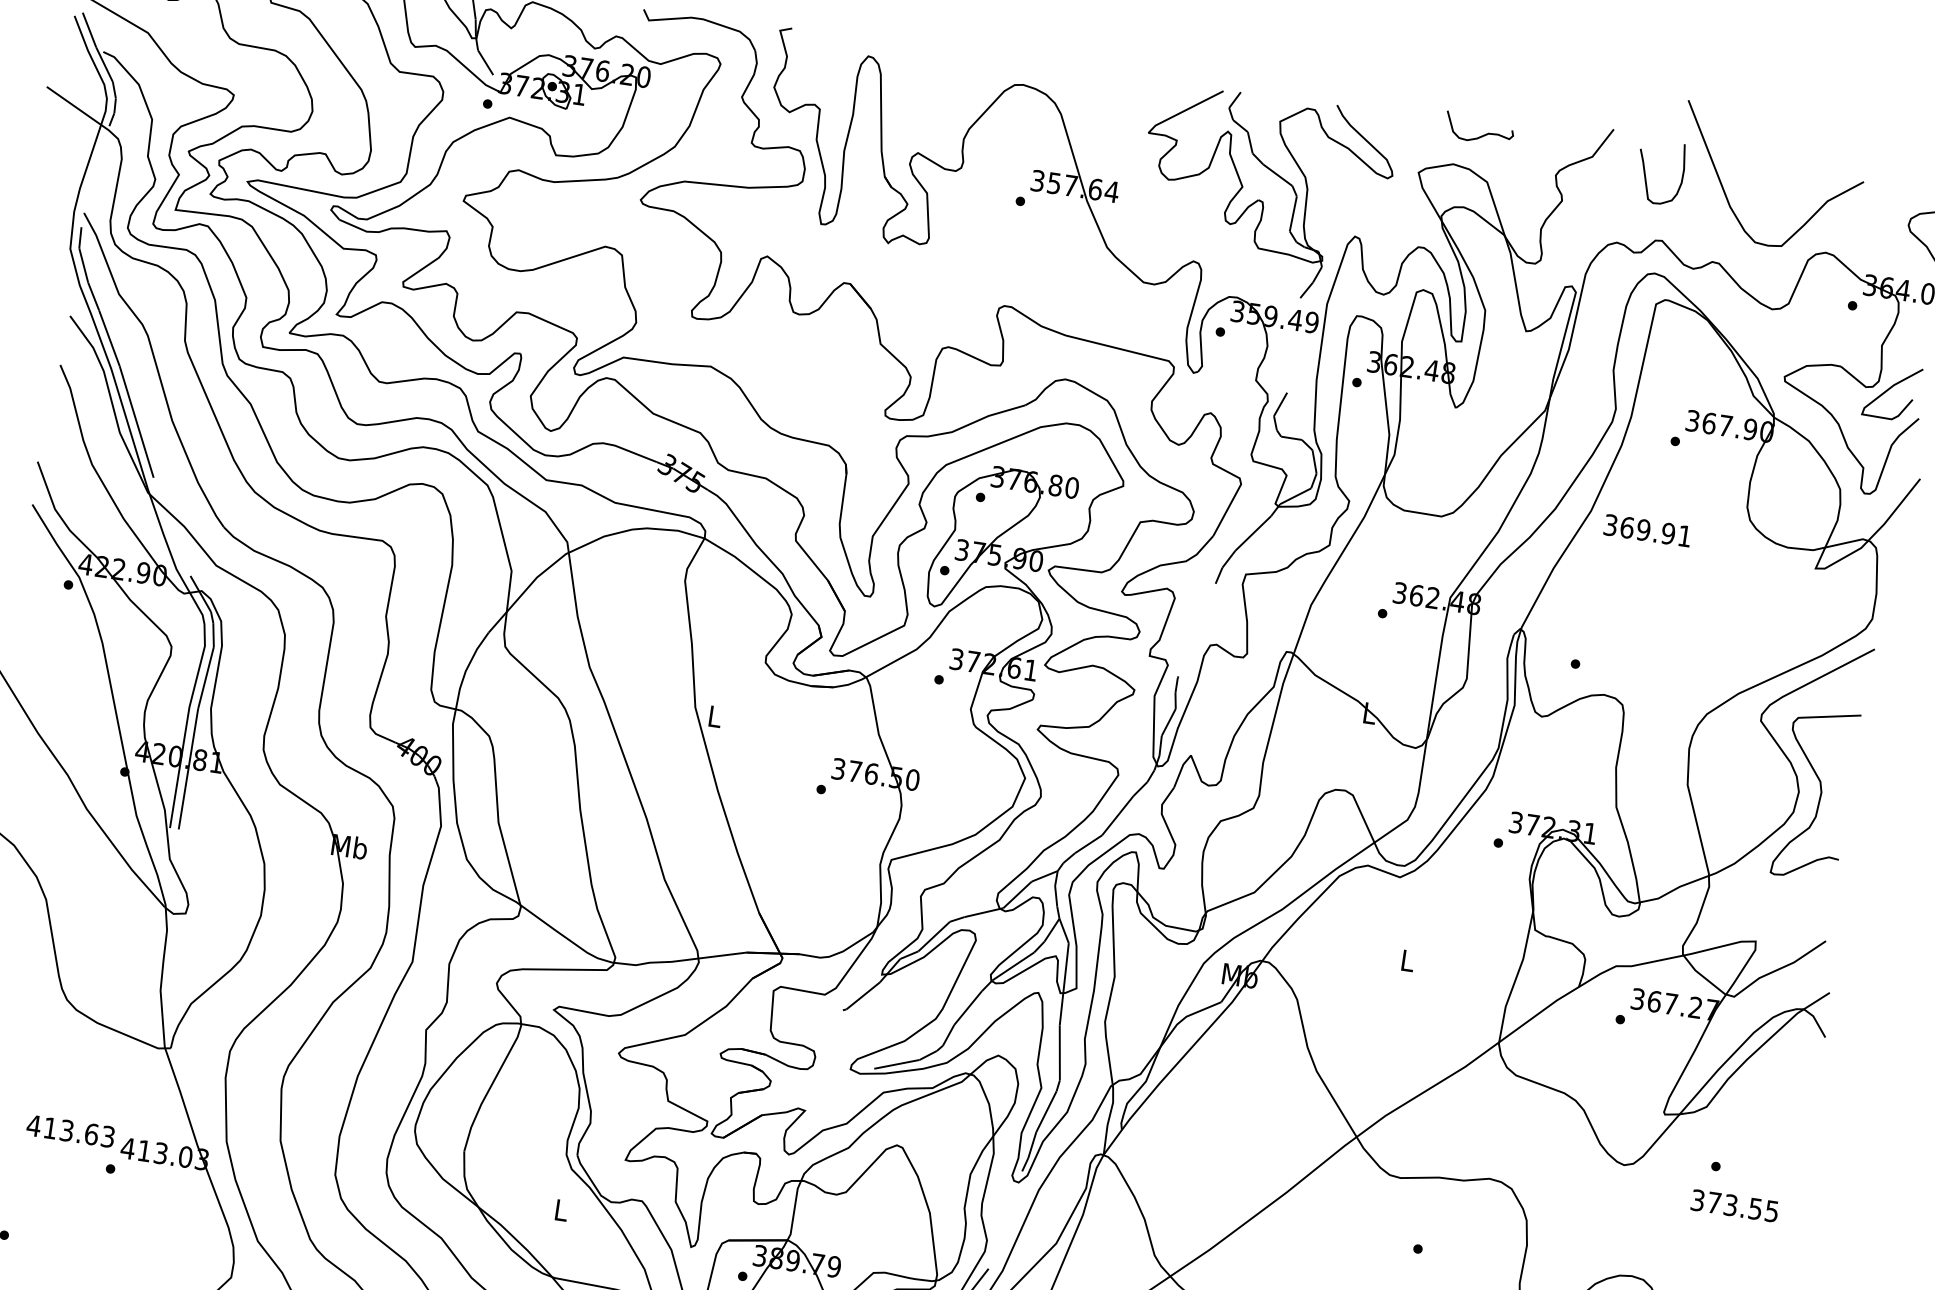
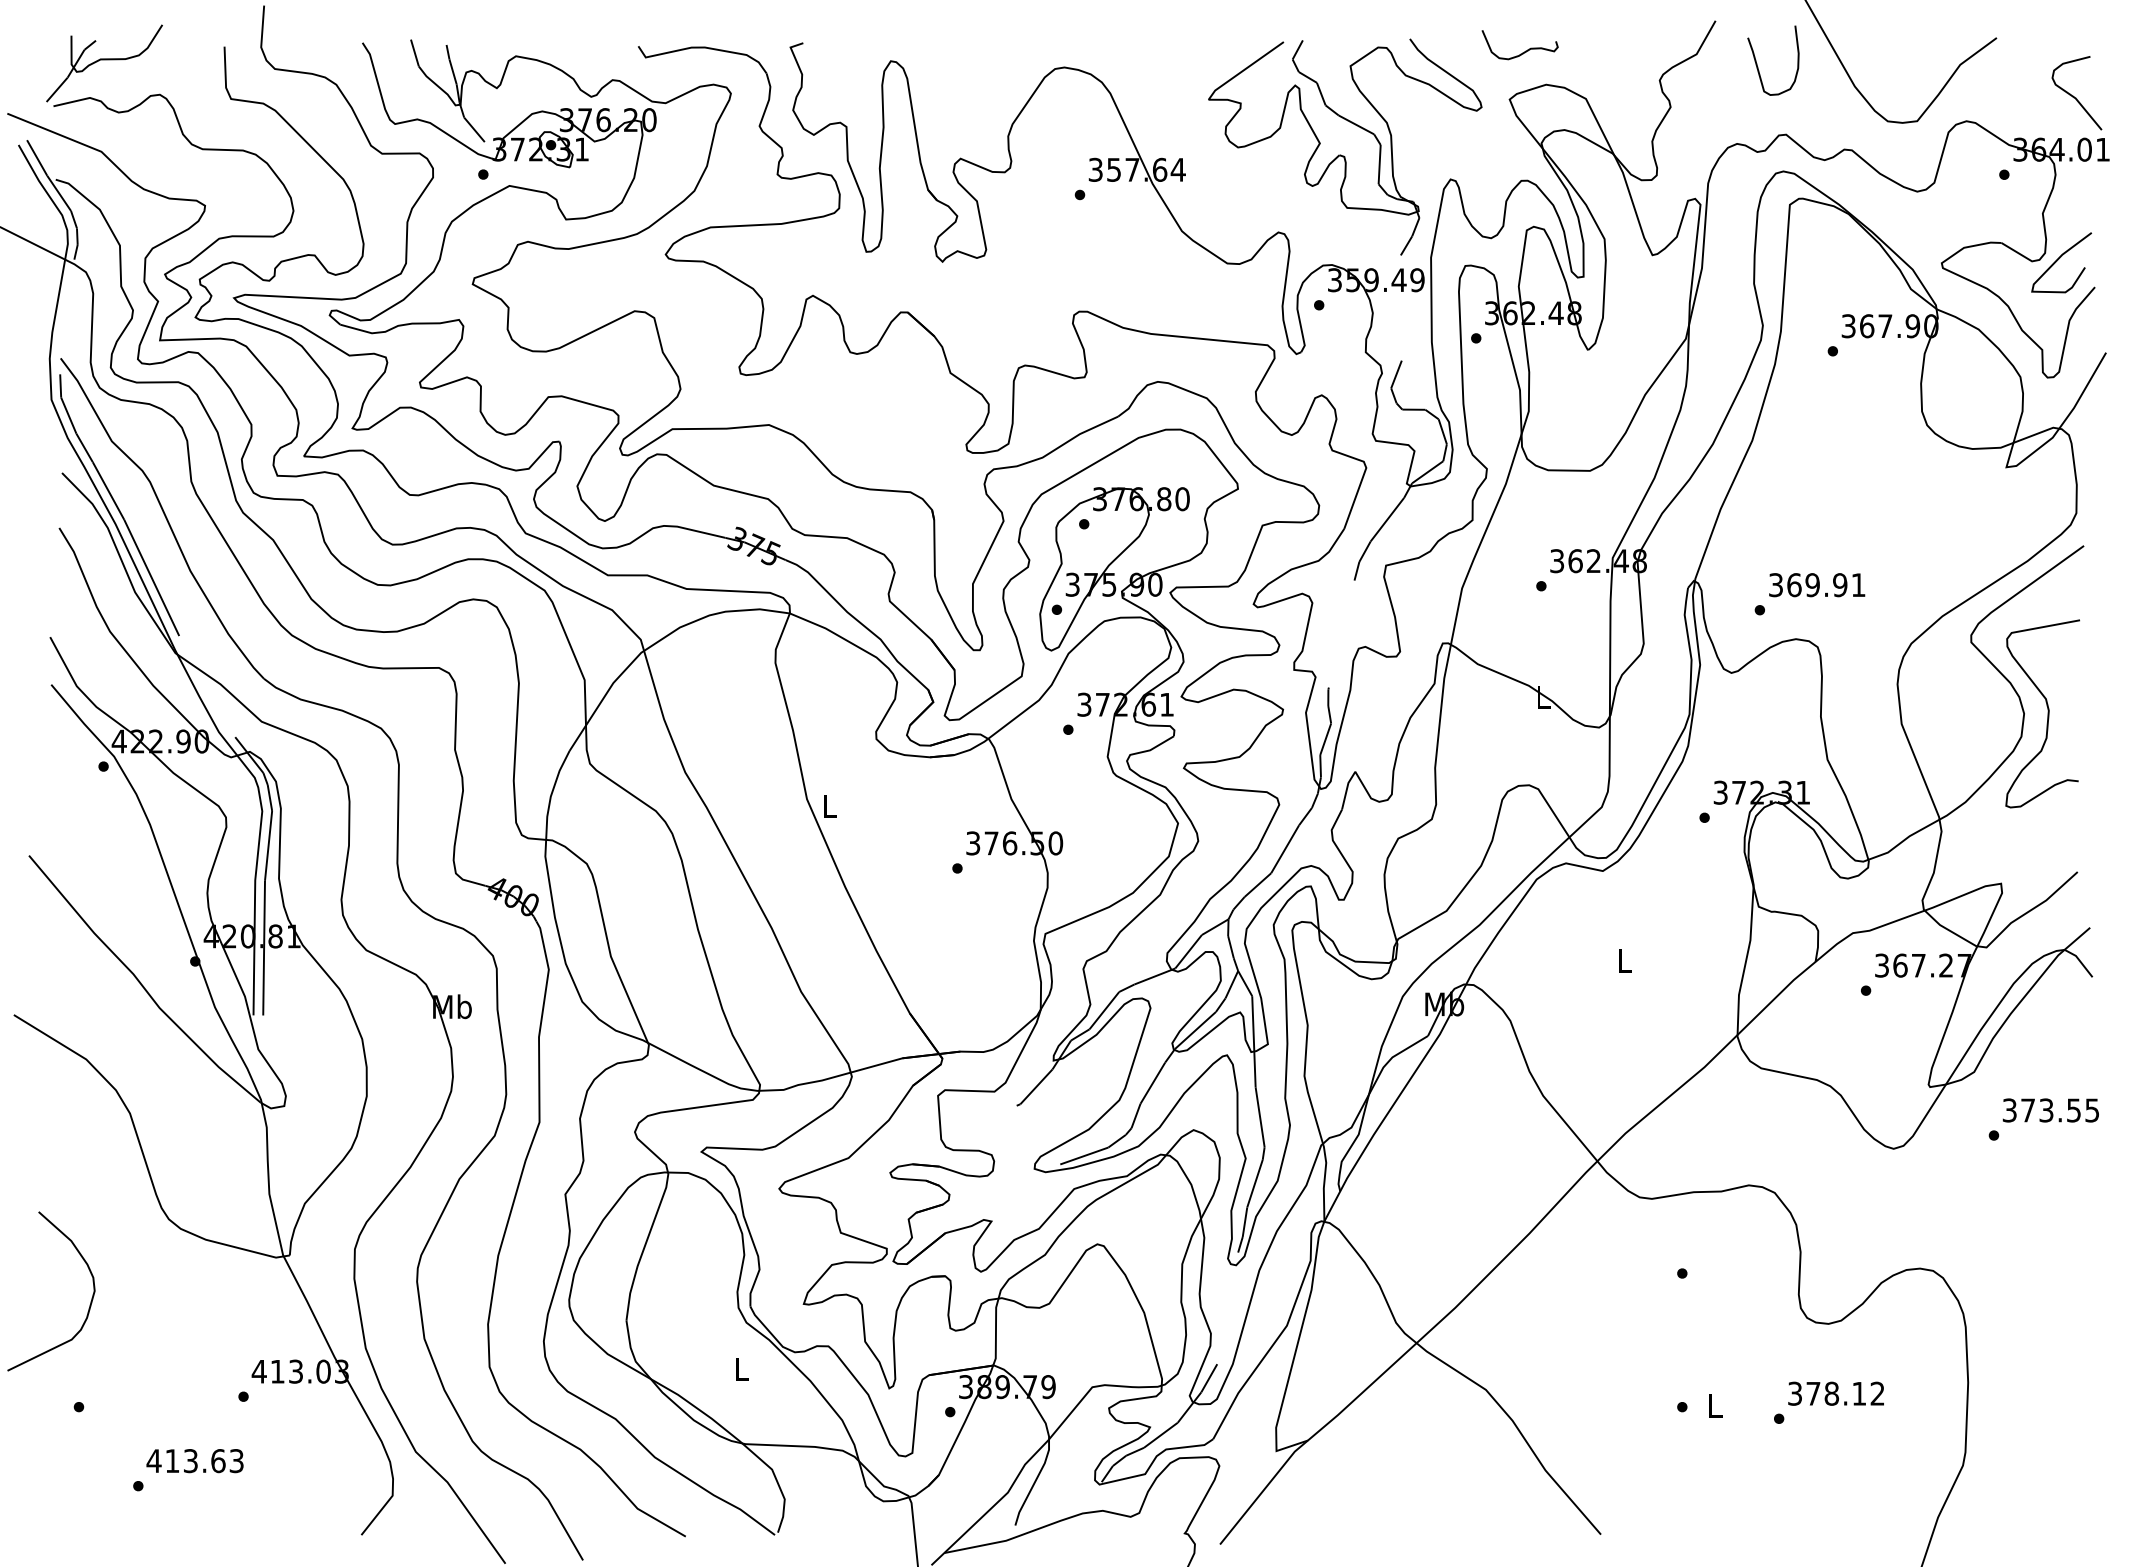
curve: (1480, 135) -> (1522, 52), moved
text: (1647, 531) -> (1817, 585), moved
text: (70, 1131) -> (194, 1461), moved
text: (1734, 1205) -> (2050, 1110), moved

